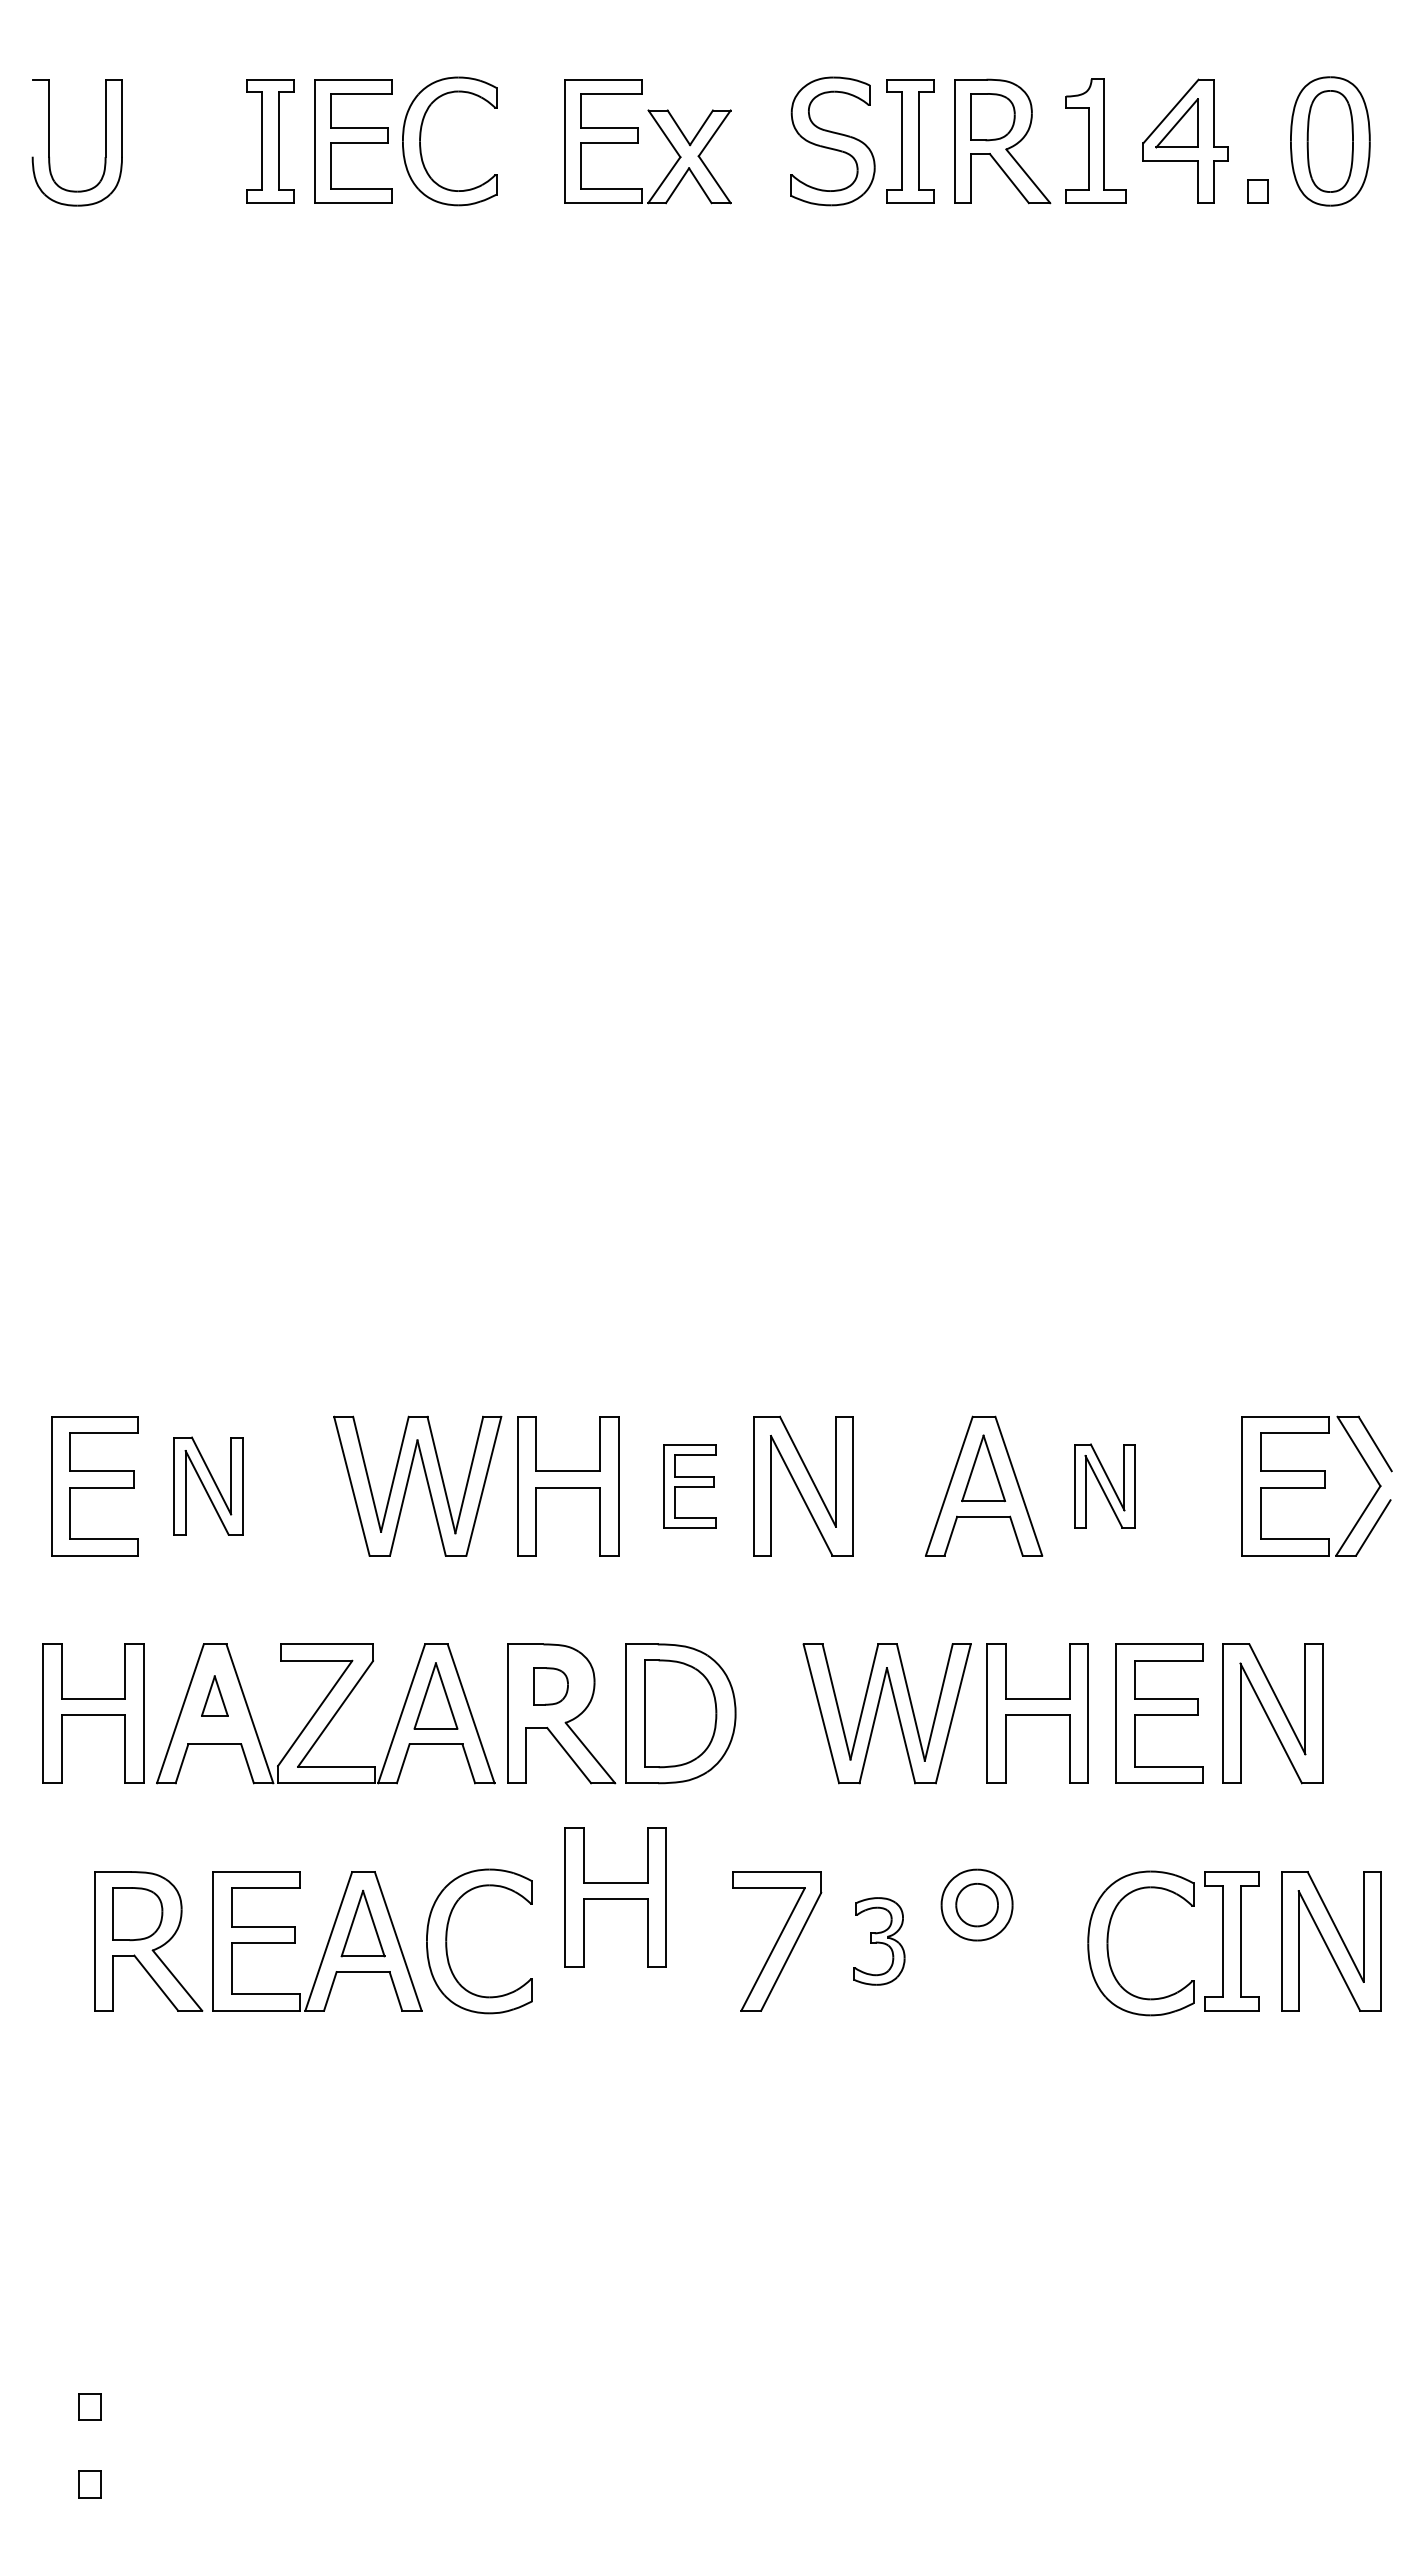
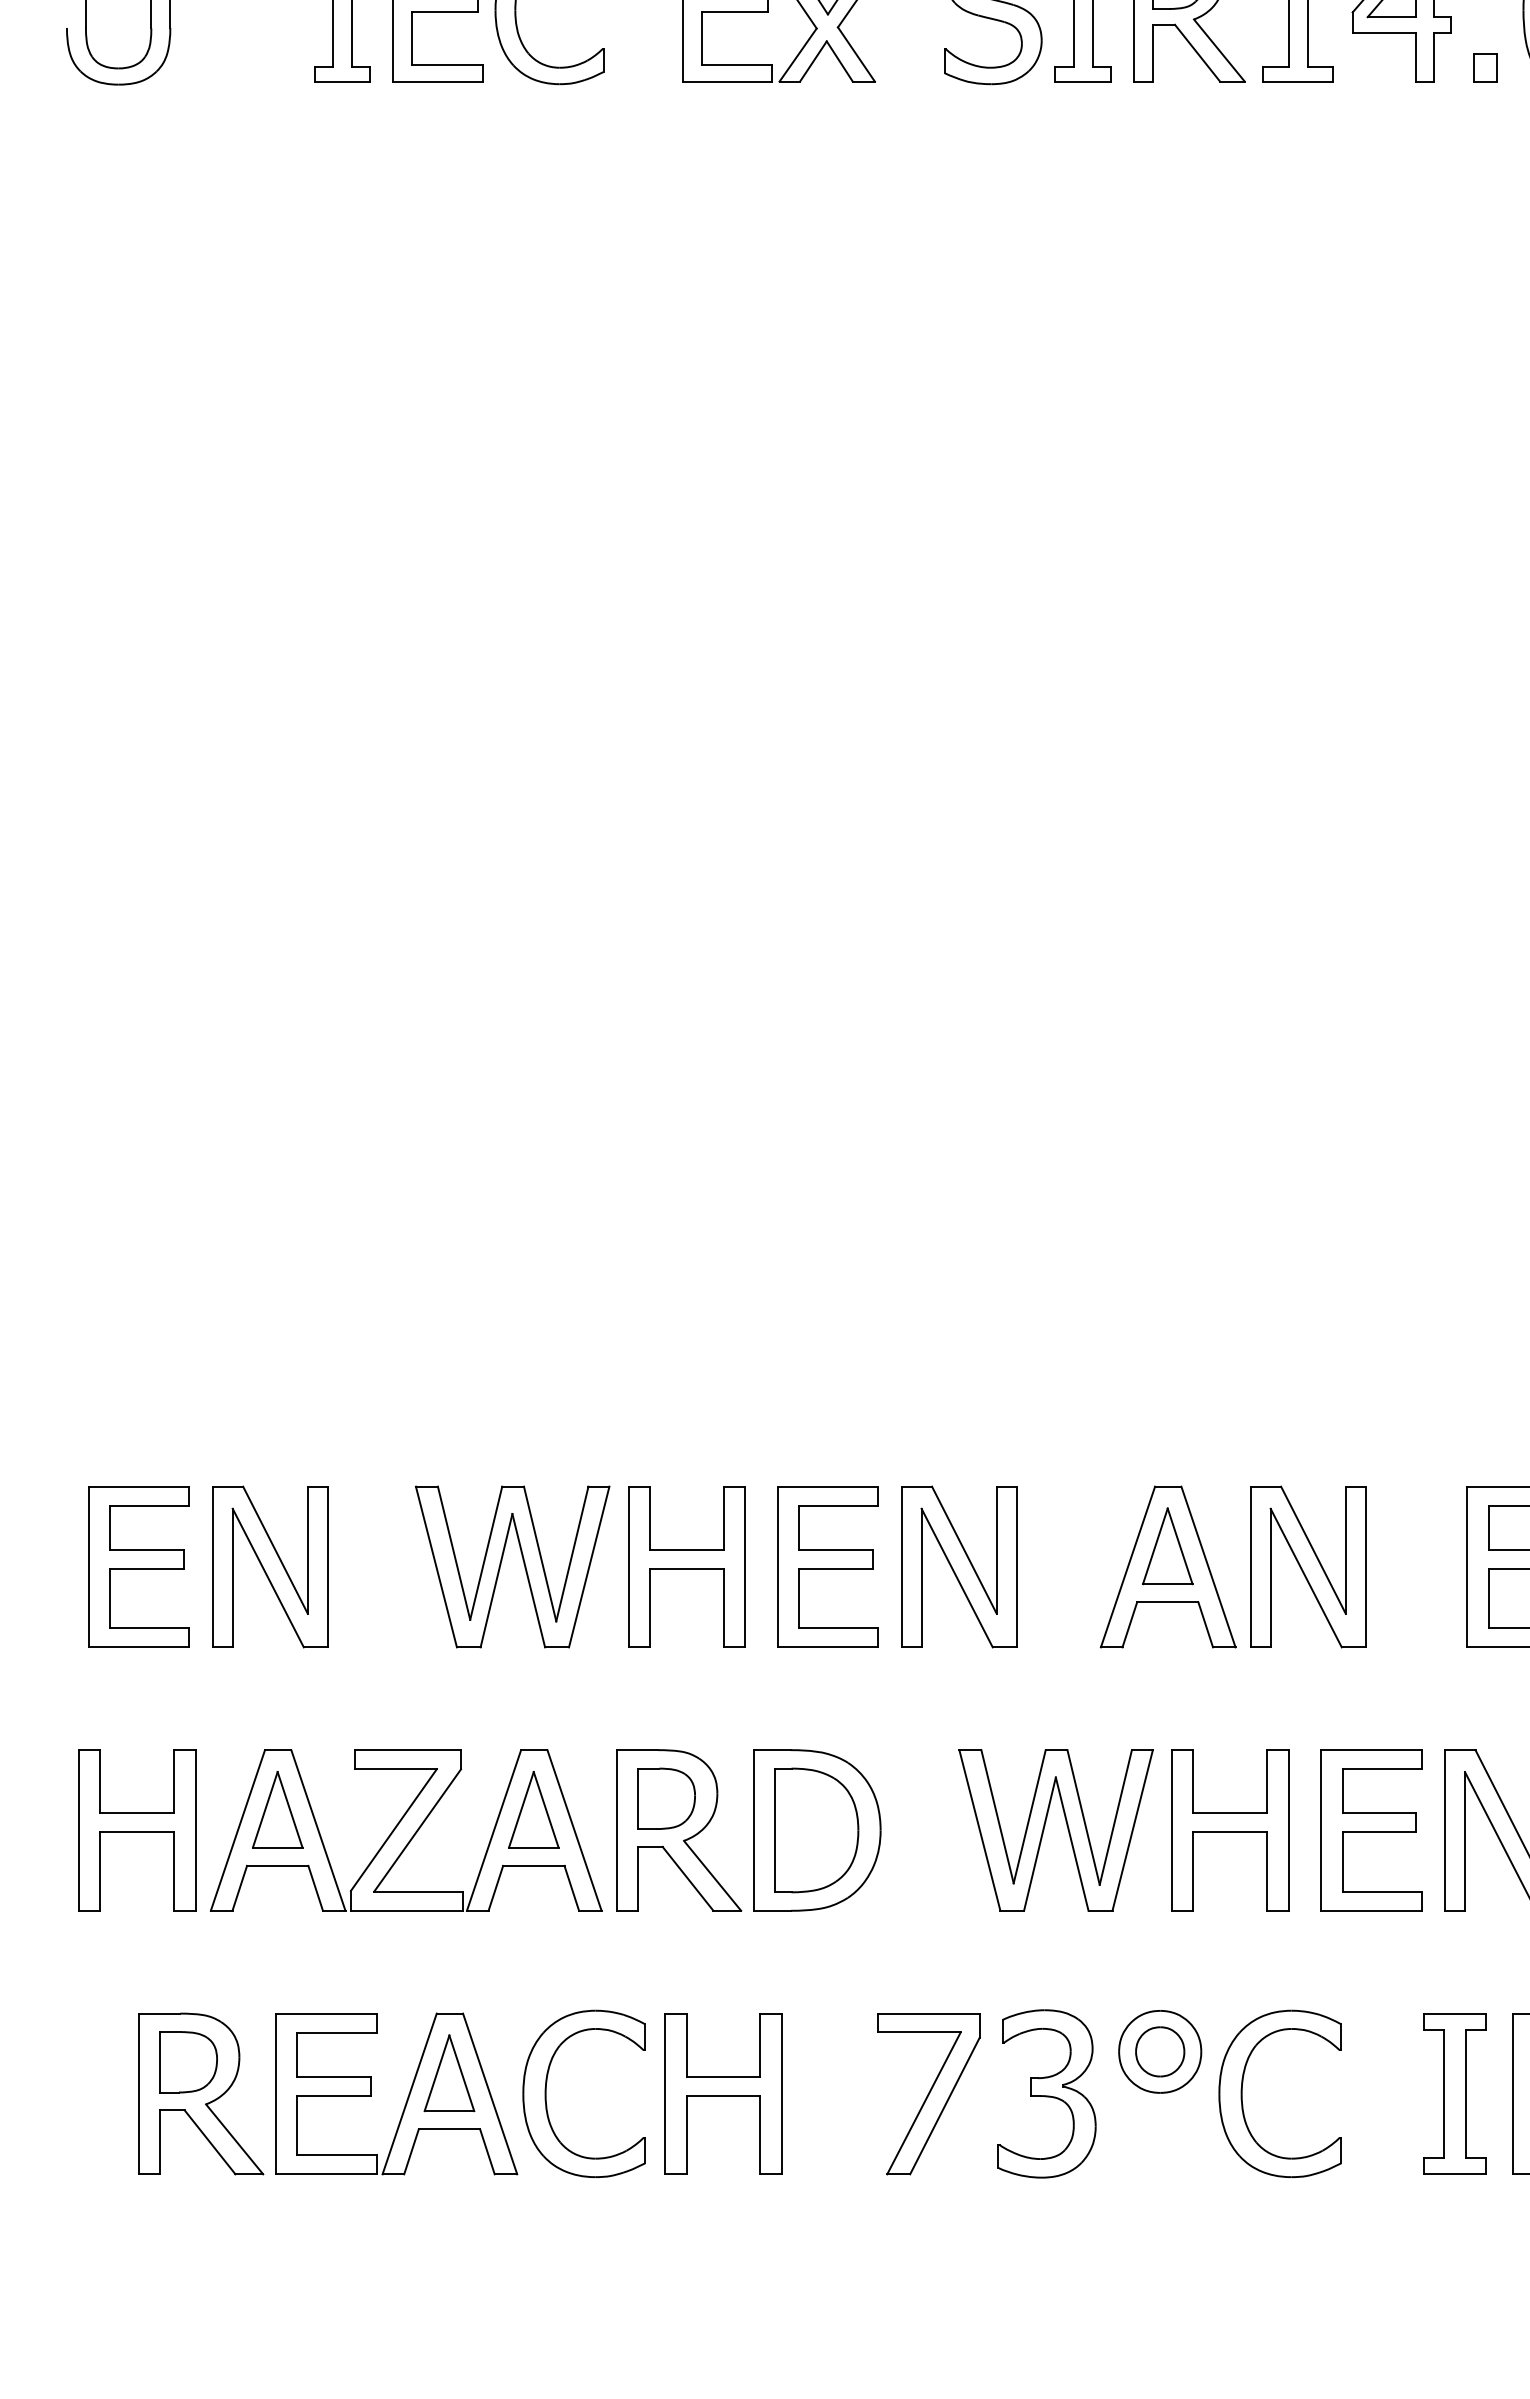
part: (208, 1485) -> (270, 1566), size x1.43
part: (1104, 1485) -> (1307, 1566), size x1.67
part: (690, 1486) -> (828, 1567), size x1.67
part: (550, 1686) -> (666, 1798), size x1.43
part: (214, 1695) -> (277, 1809), size x1.67
part: (615, 1897) -> (723, 2094), moved
part: (879, 1941) -> (1047, 2094), size x1.67
part: (1108, 1943) -> (1242, 2094), moved

